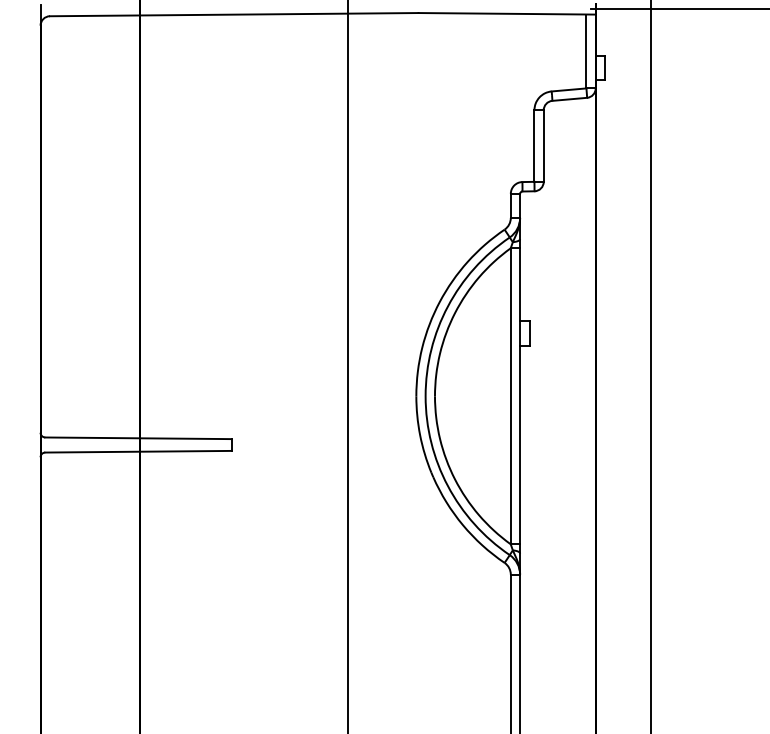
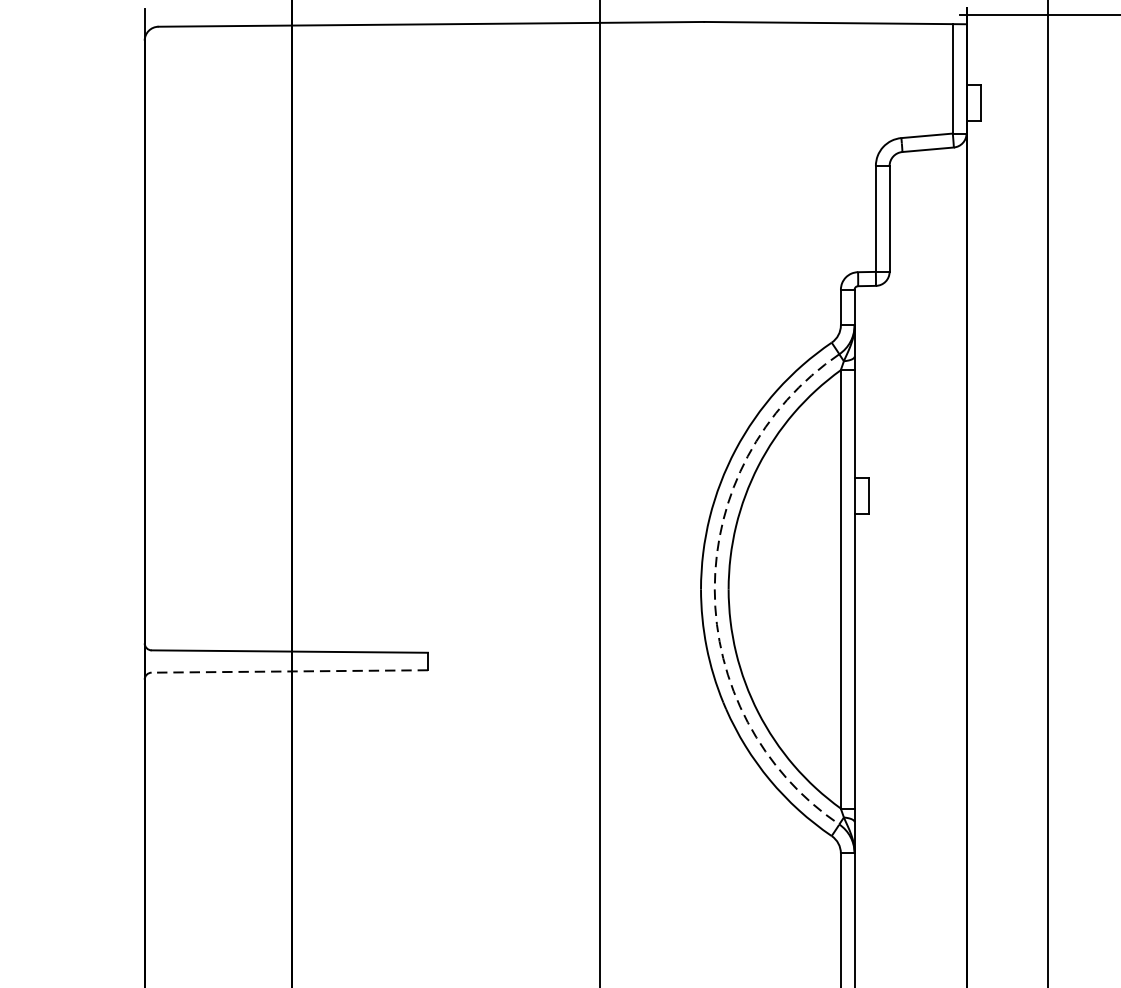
arc: (425, 396) -> (714, 589), solid -> dashed
line: (138, 451) -> (289, 671), solid -> dashed

